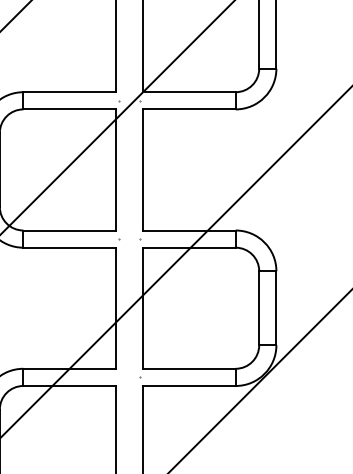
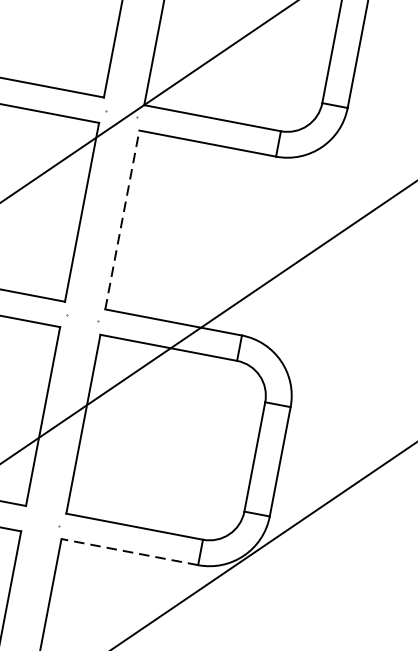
line: (143, 169) -> (122, 219), solid -> dashed
line: (188, 385) -> (128, 551), solid -> dashed

